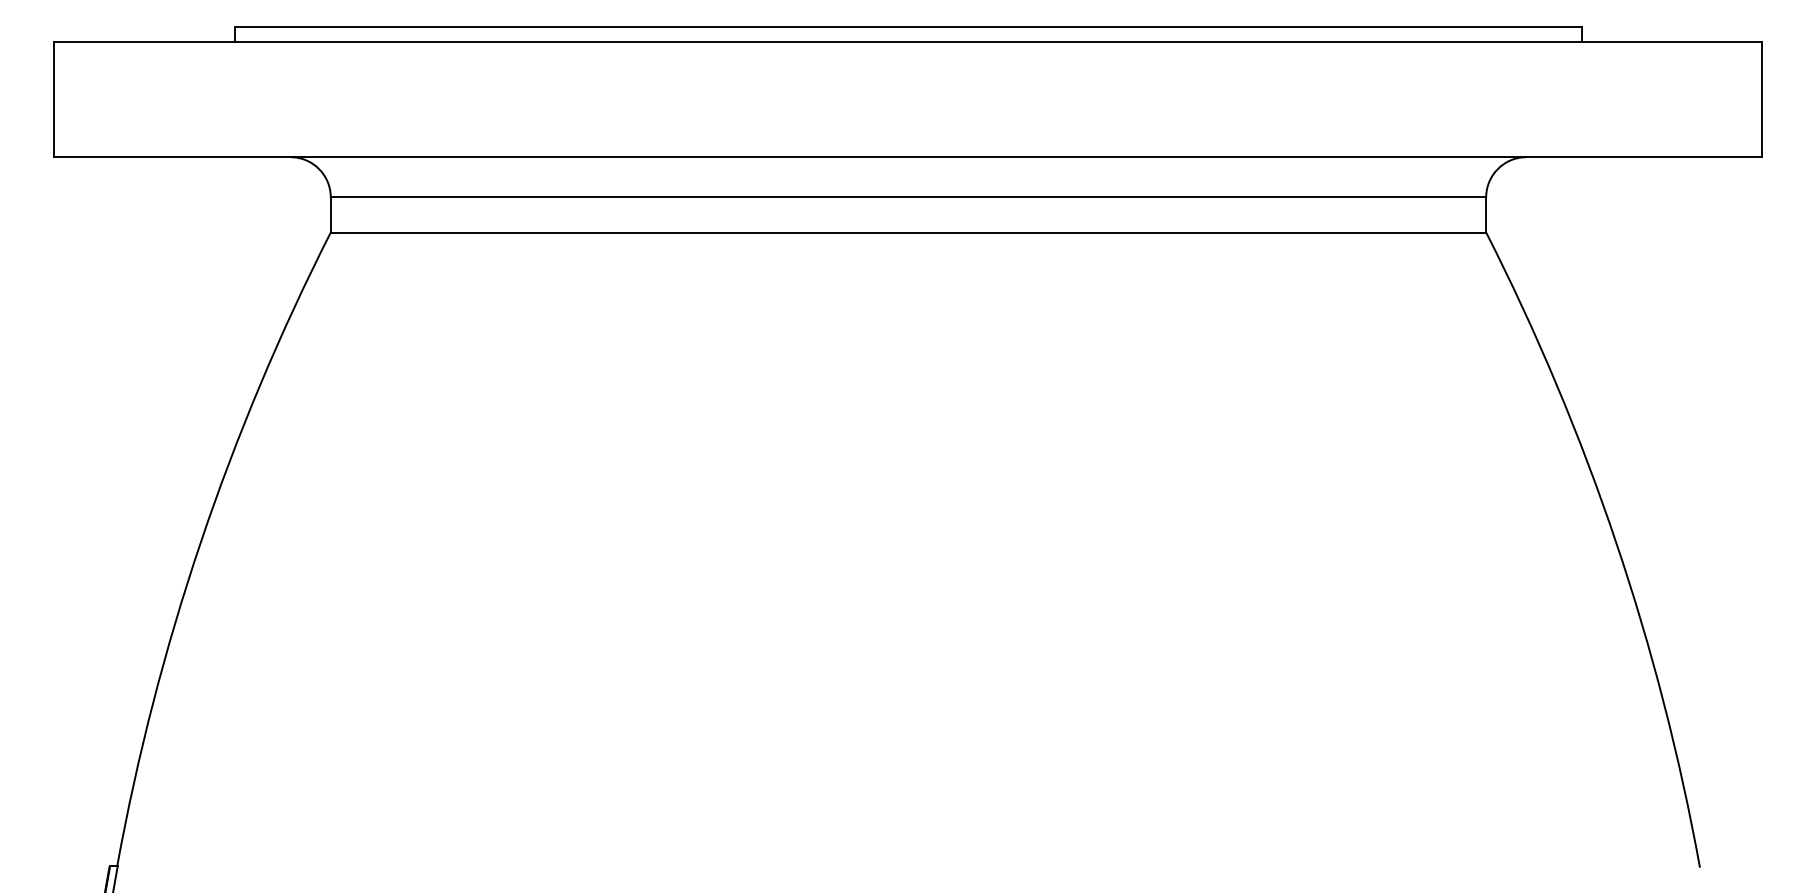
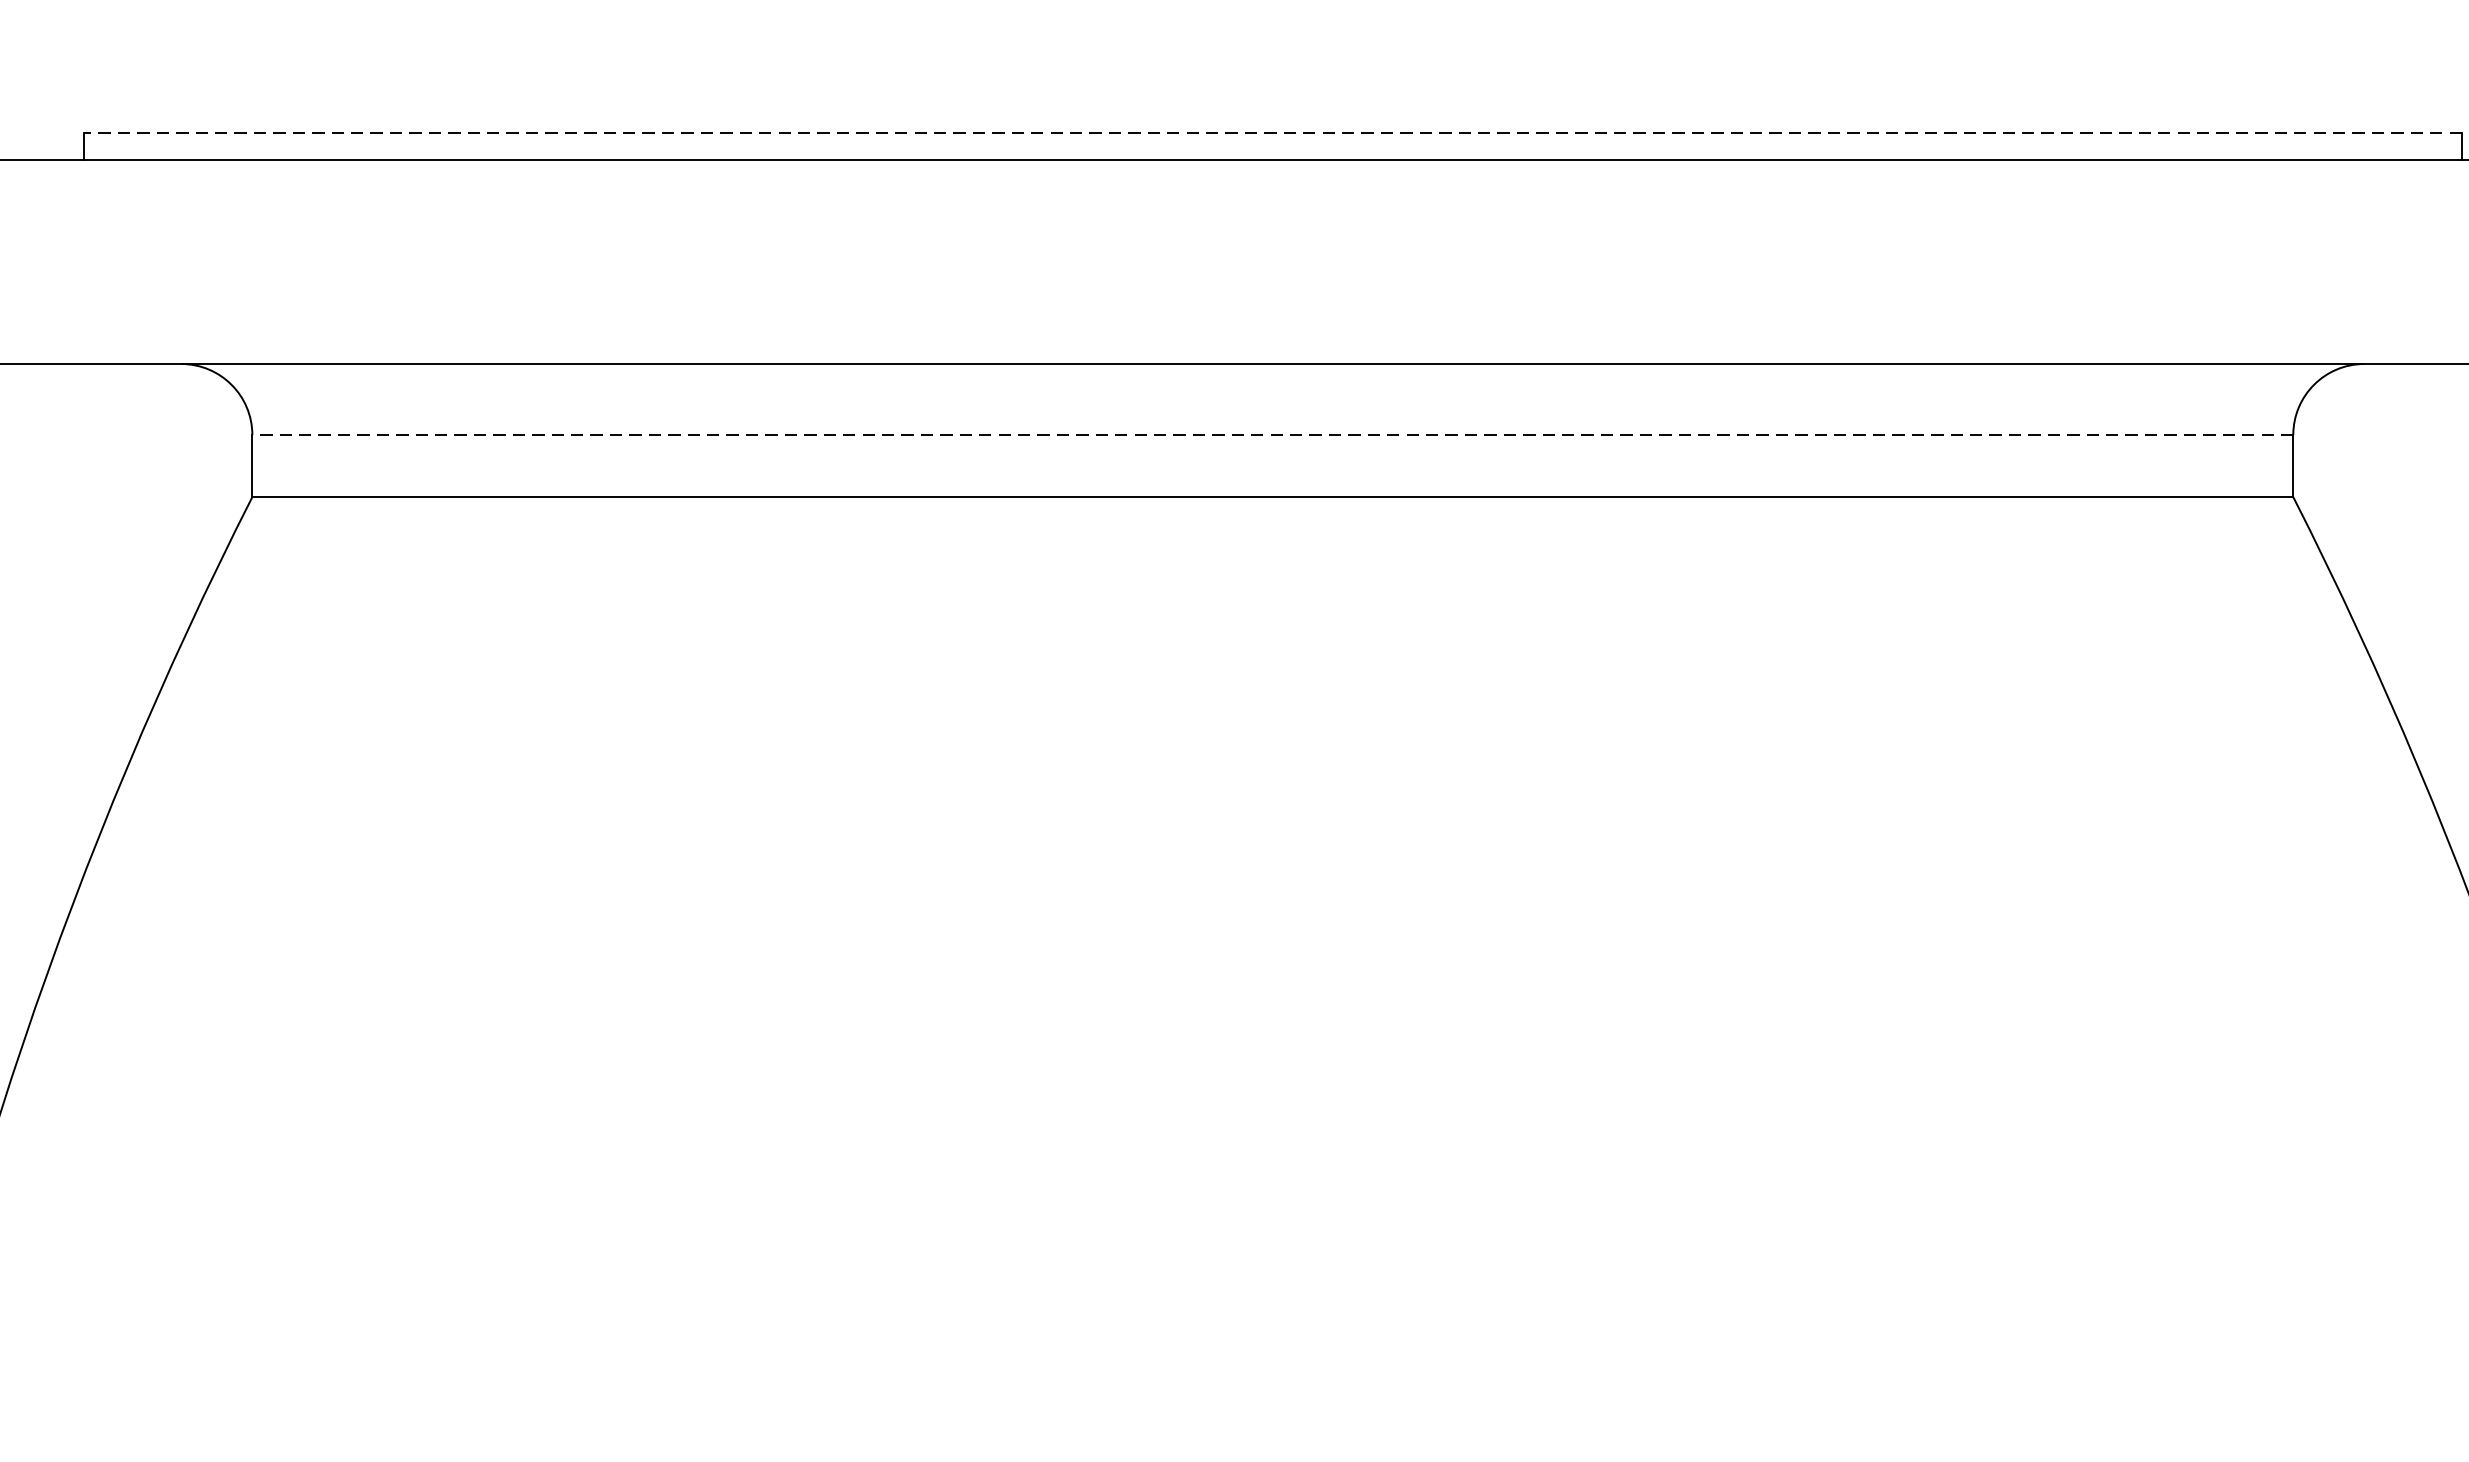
line: (907, 26) -> (1271, 133), solid -> dashed
line: (908, 197) -> (1272, 435), solid -> dashed

